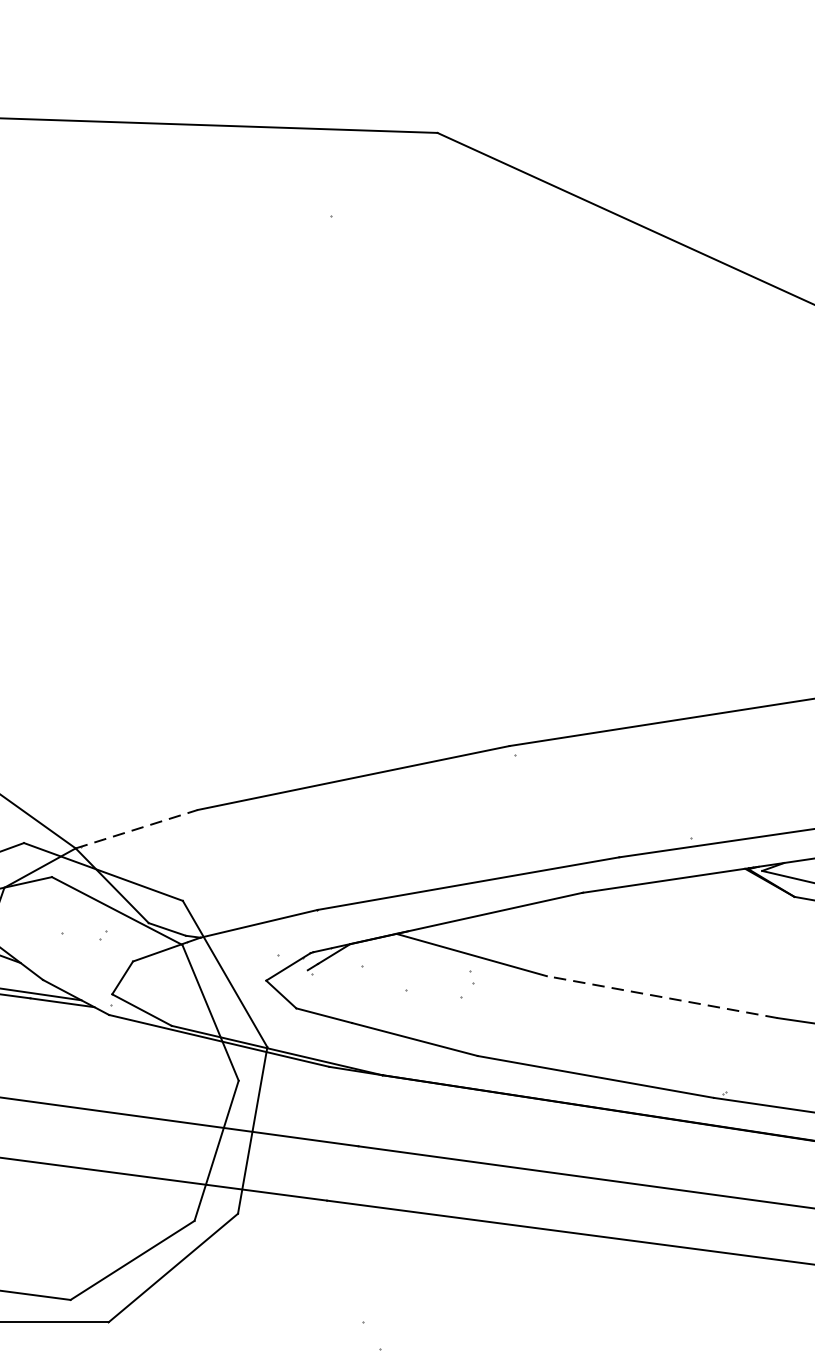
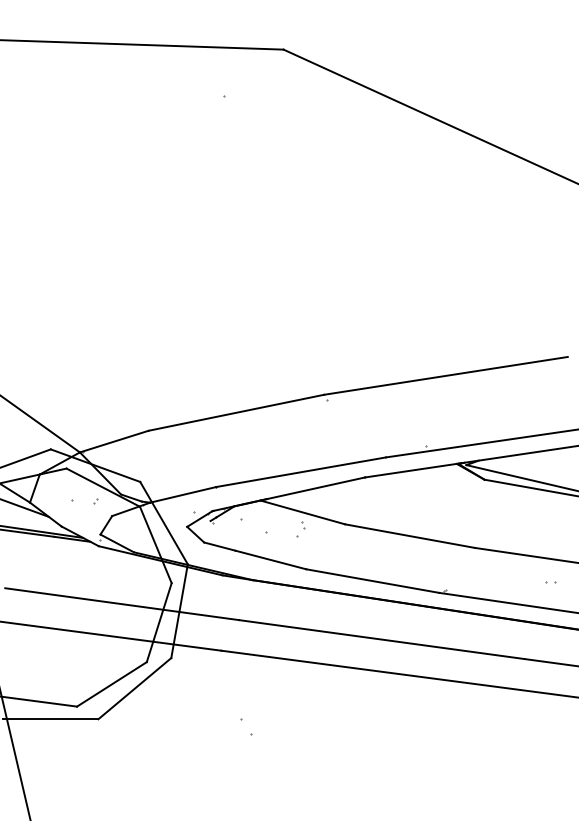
line: (137, 829) -> (114, 441), dashed -> solid
line: (661, 997) -> (409, 536), dashed -> solid

